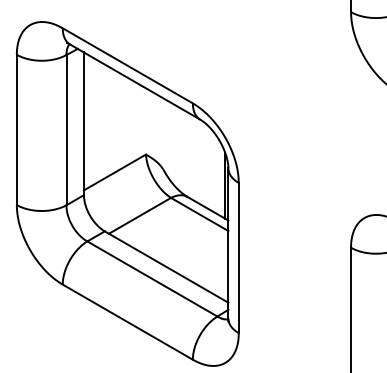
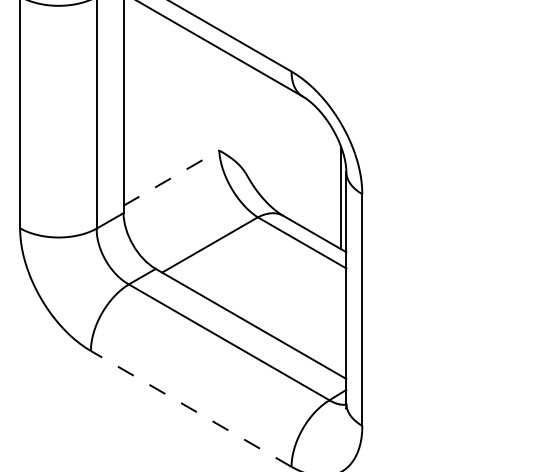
line: (114, 172) -> (170, 178), solid -> dashed
line: (127, 321) -> (190, 407), solid -> dashed

